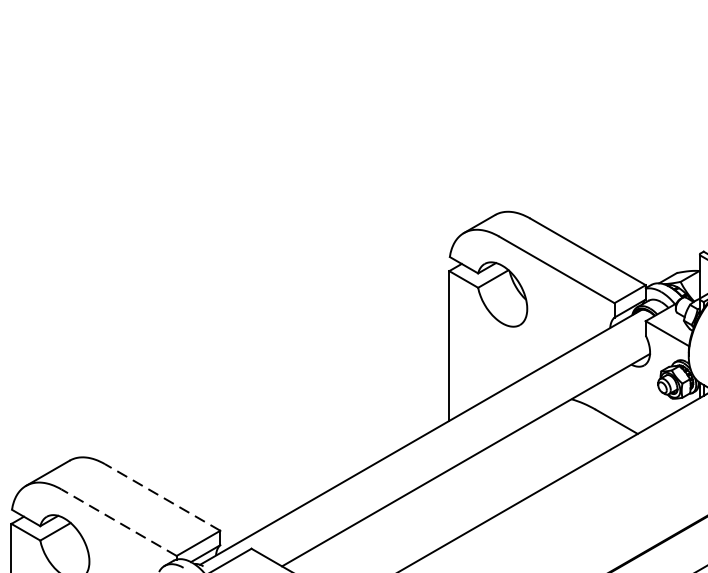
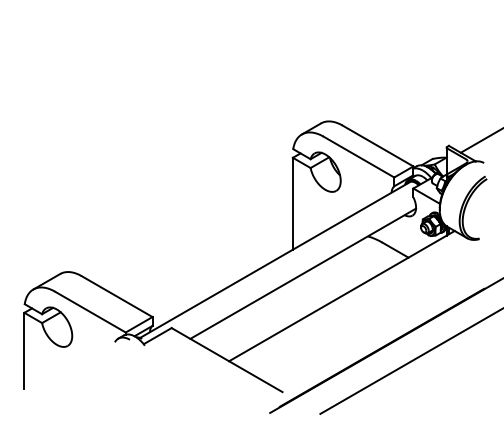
line: (163, 497) -> (117, 296), dashed -> solid
line: (119, 523) -> (90, 312), dashed -> solid

